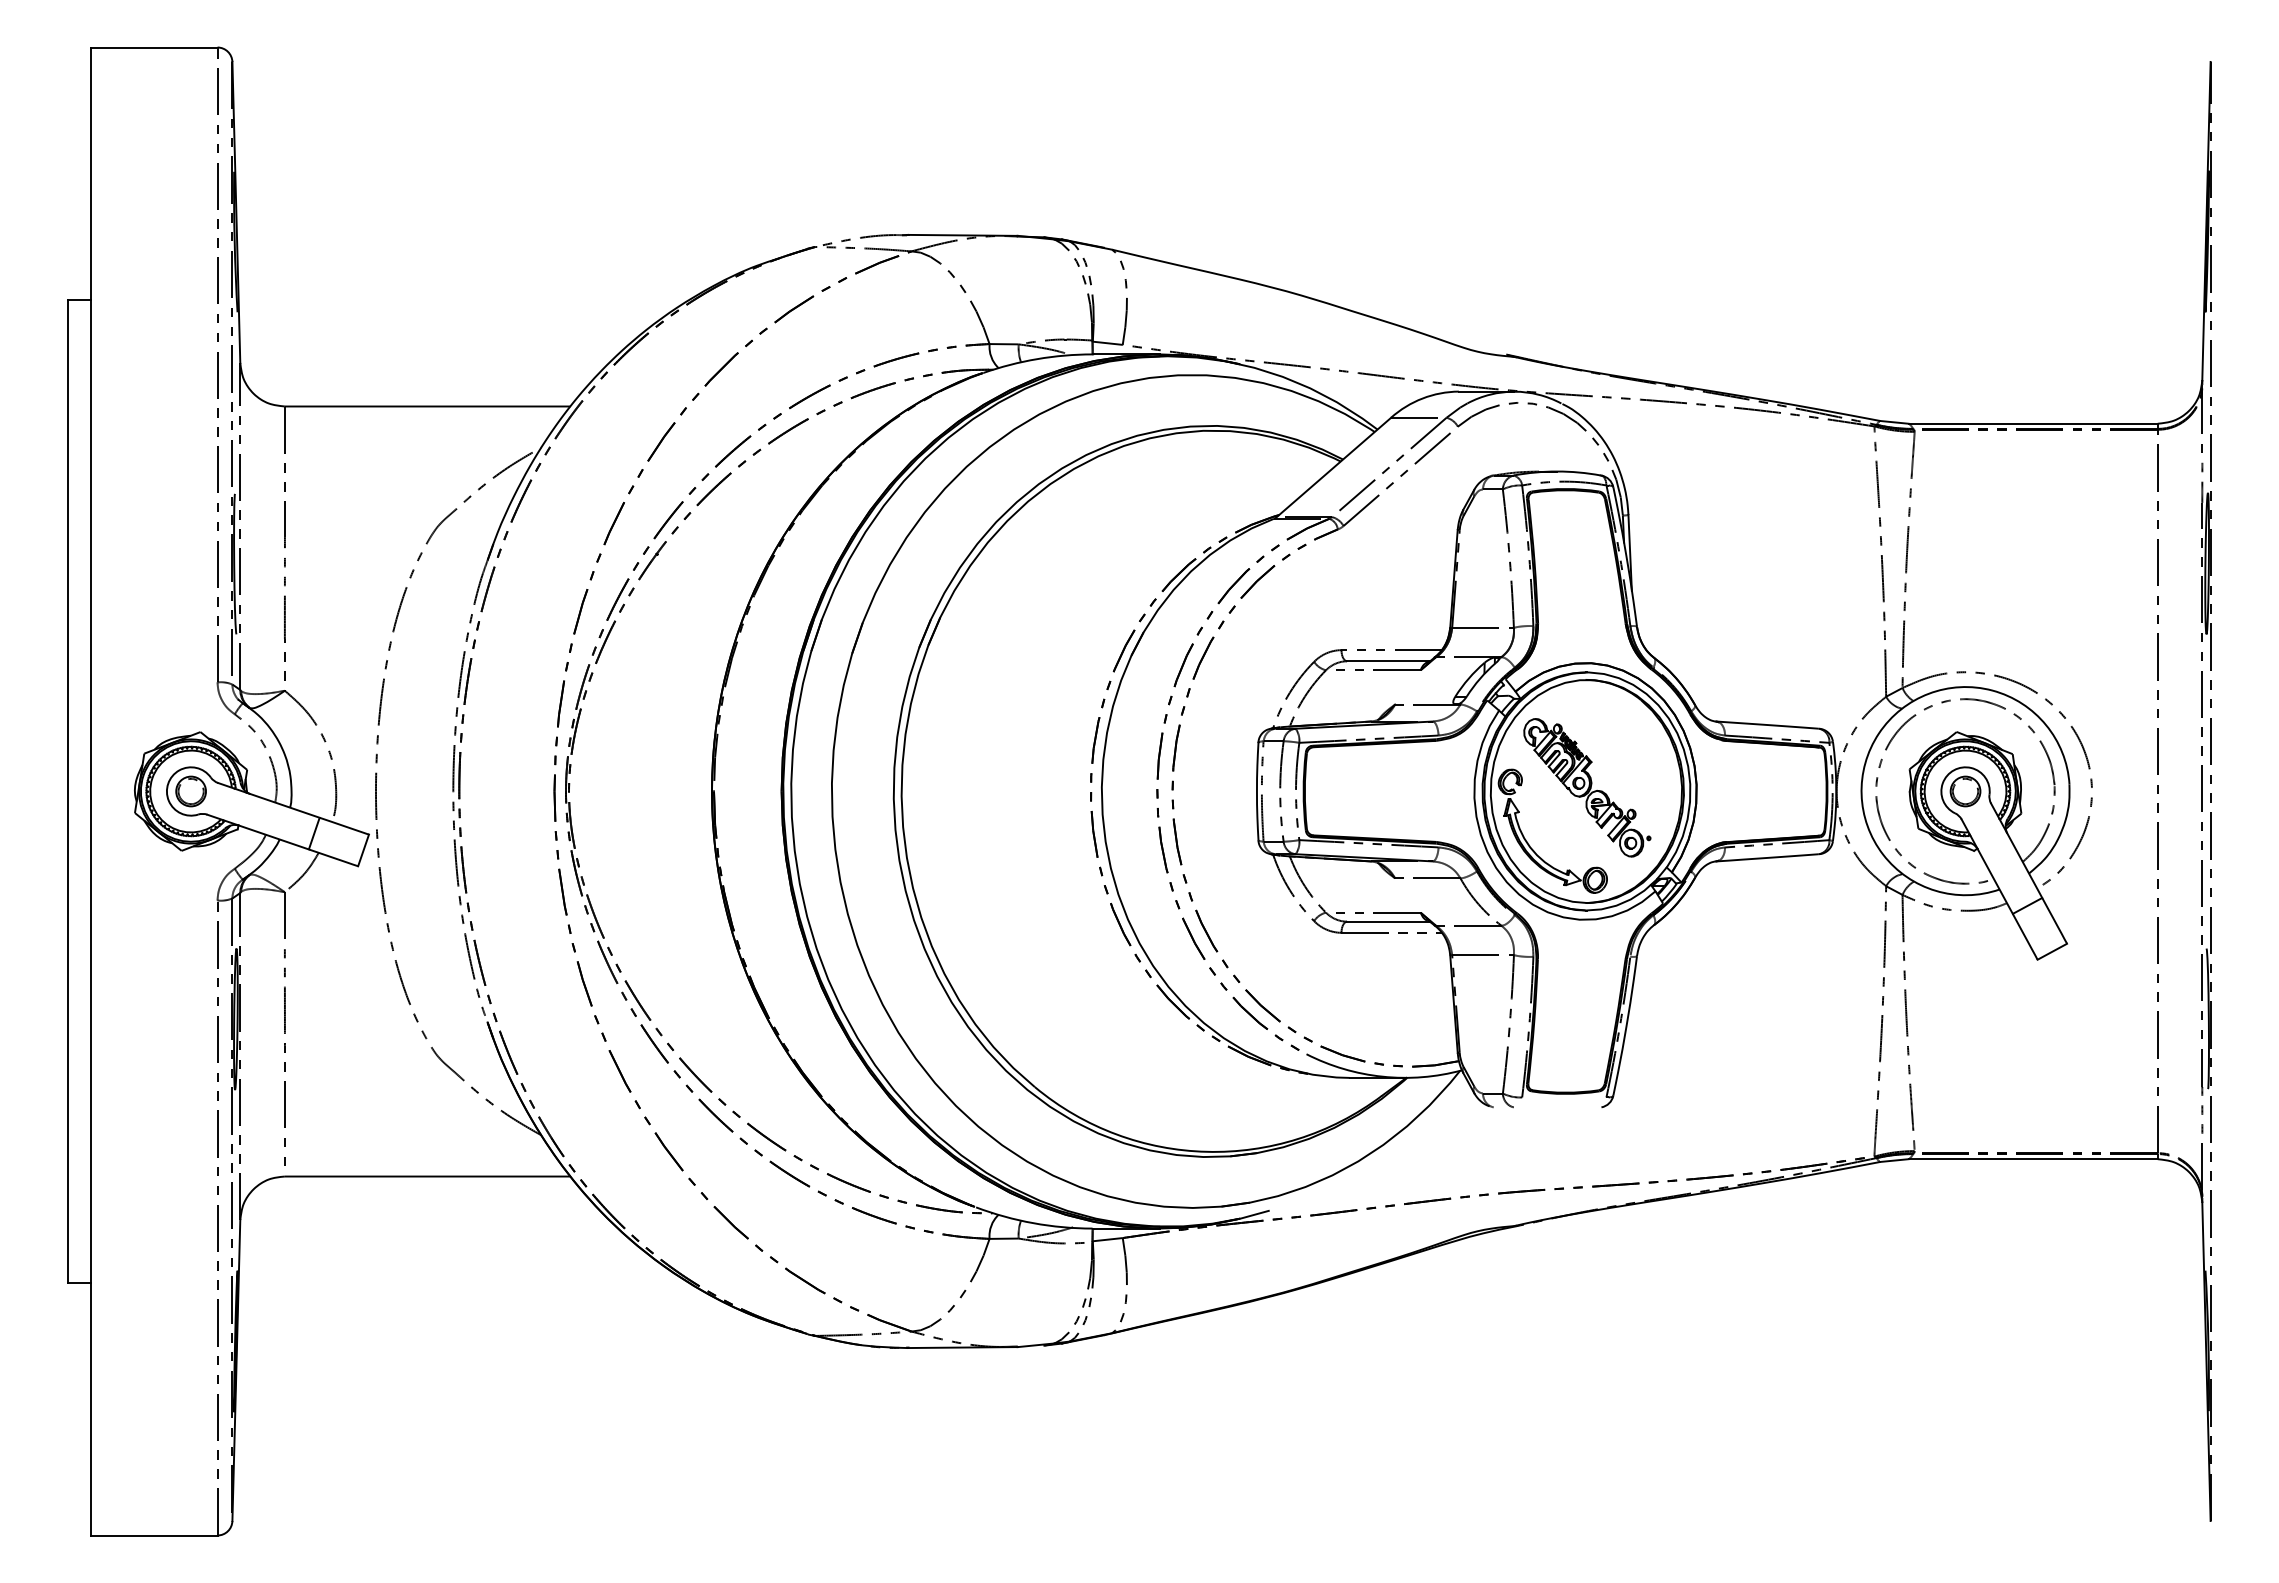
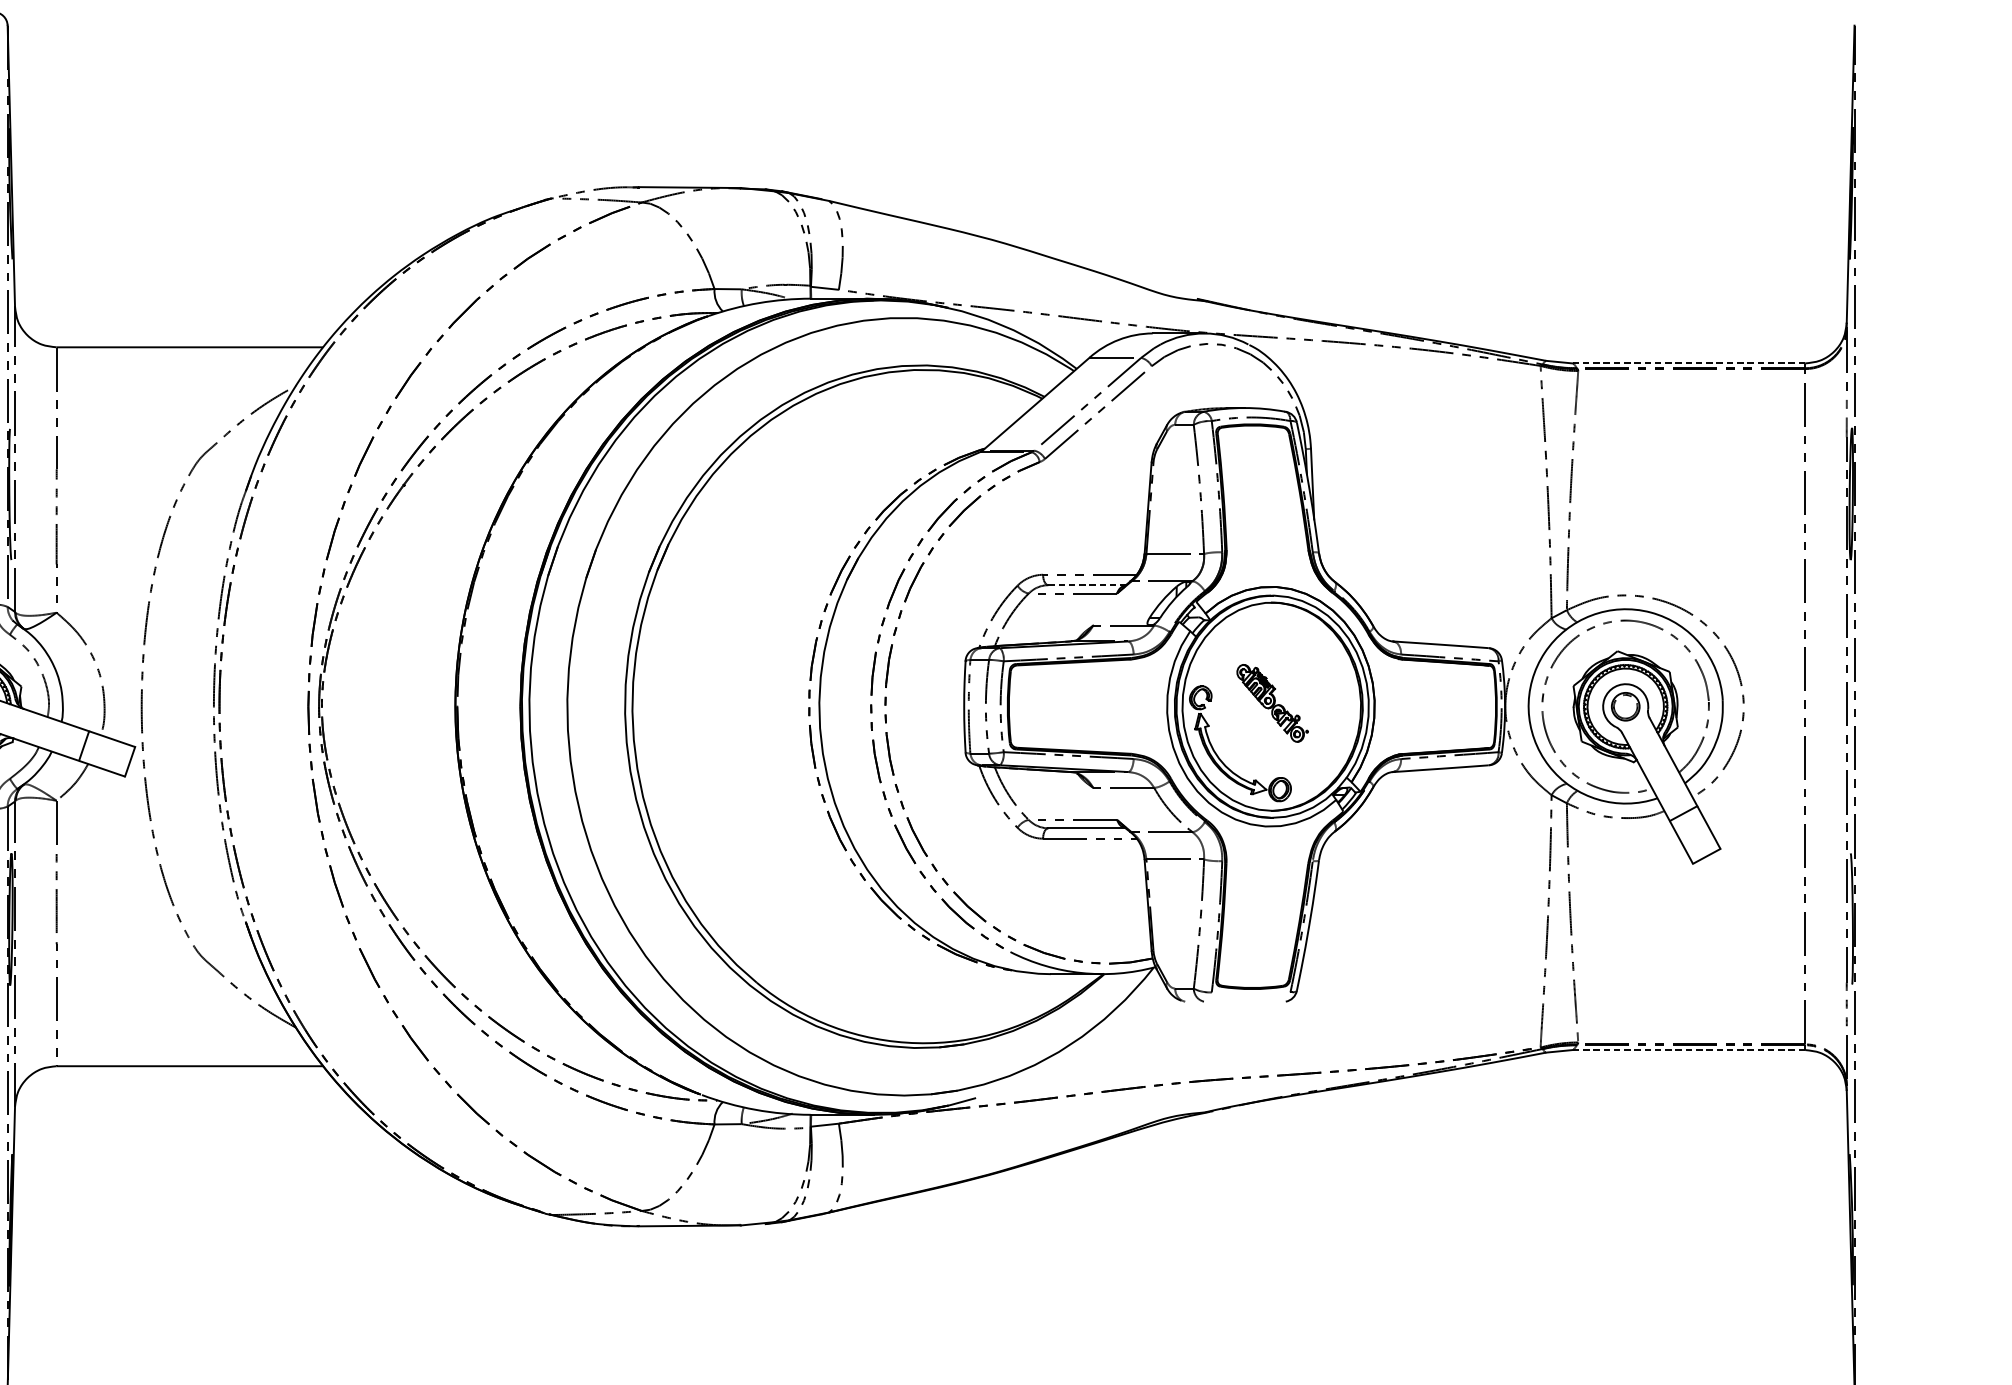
line: (2032, 423) -> (1688, 363), solid -> dashed
line: (1388, 661) -> (1086, 585), solid -> dashed
part: (1587, 787) -> (1272, 703), size x0.6
line: (2033, 1159) -> (1689, 1050), solid -> dashed

